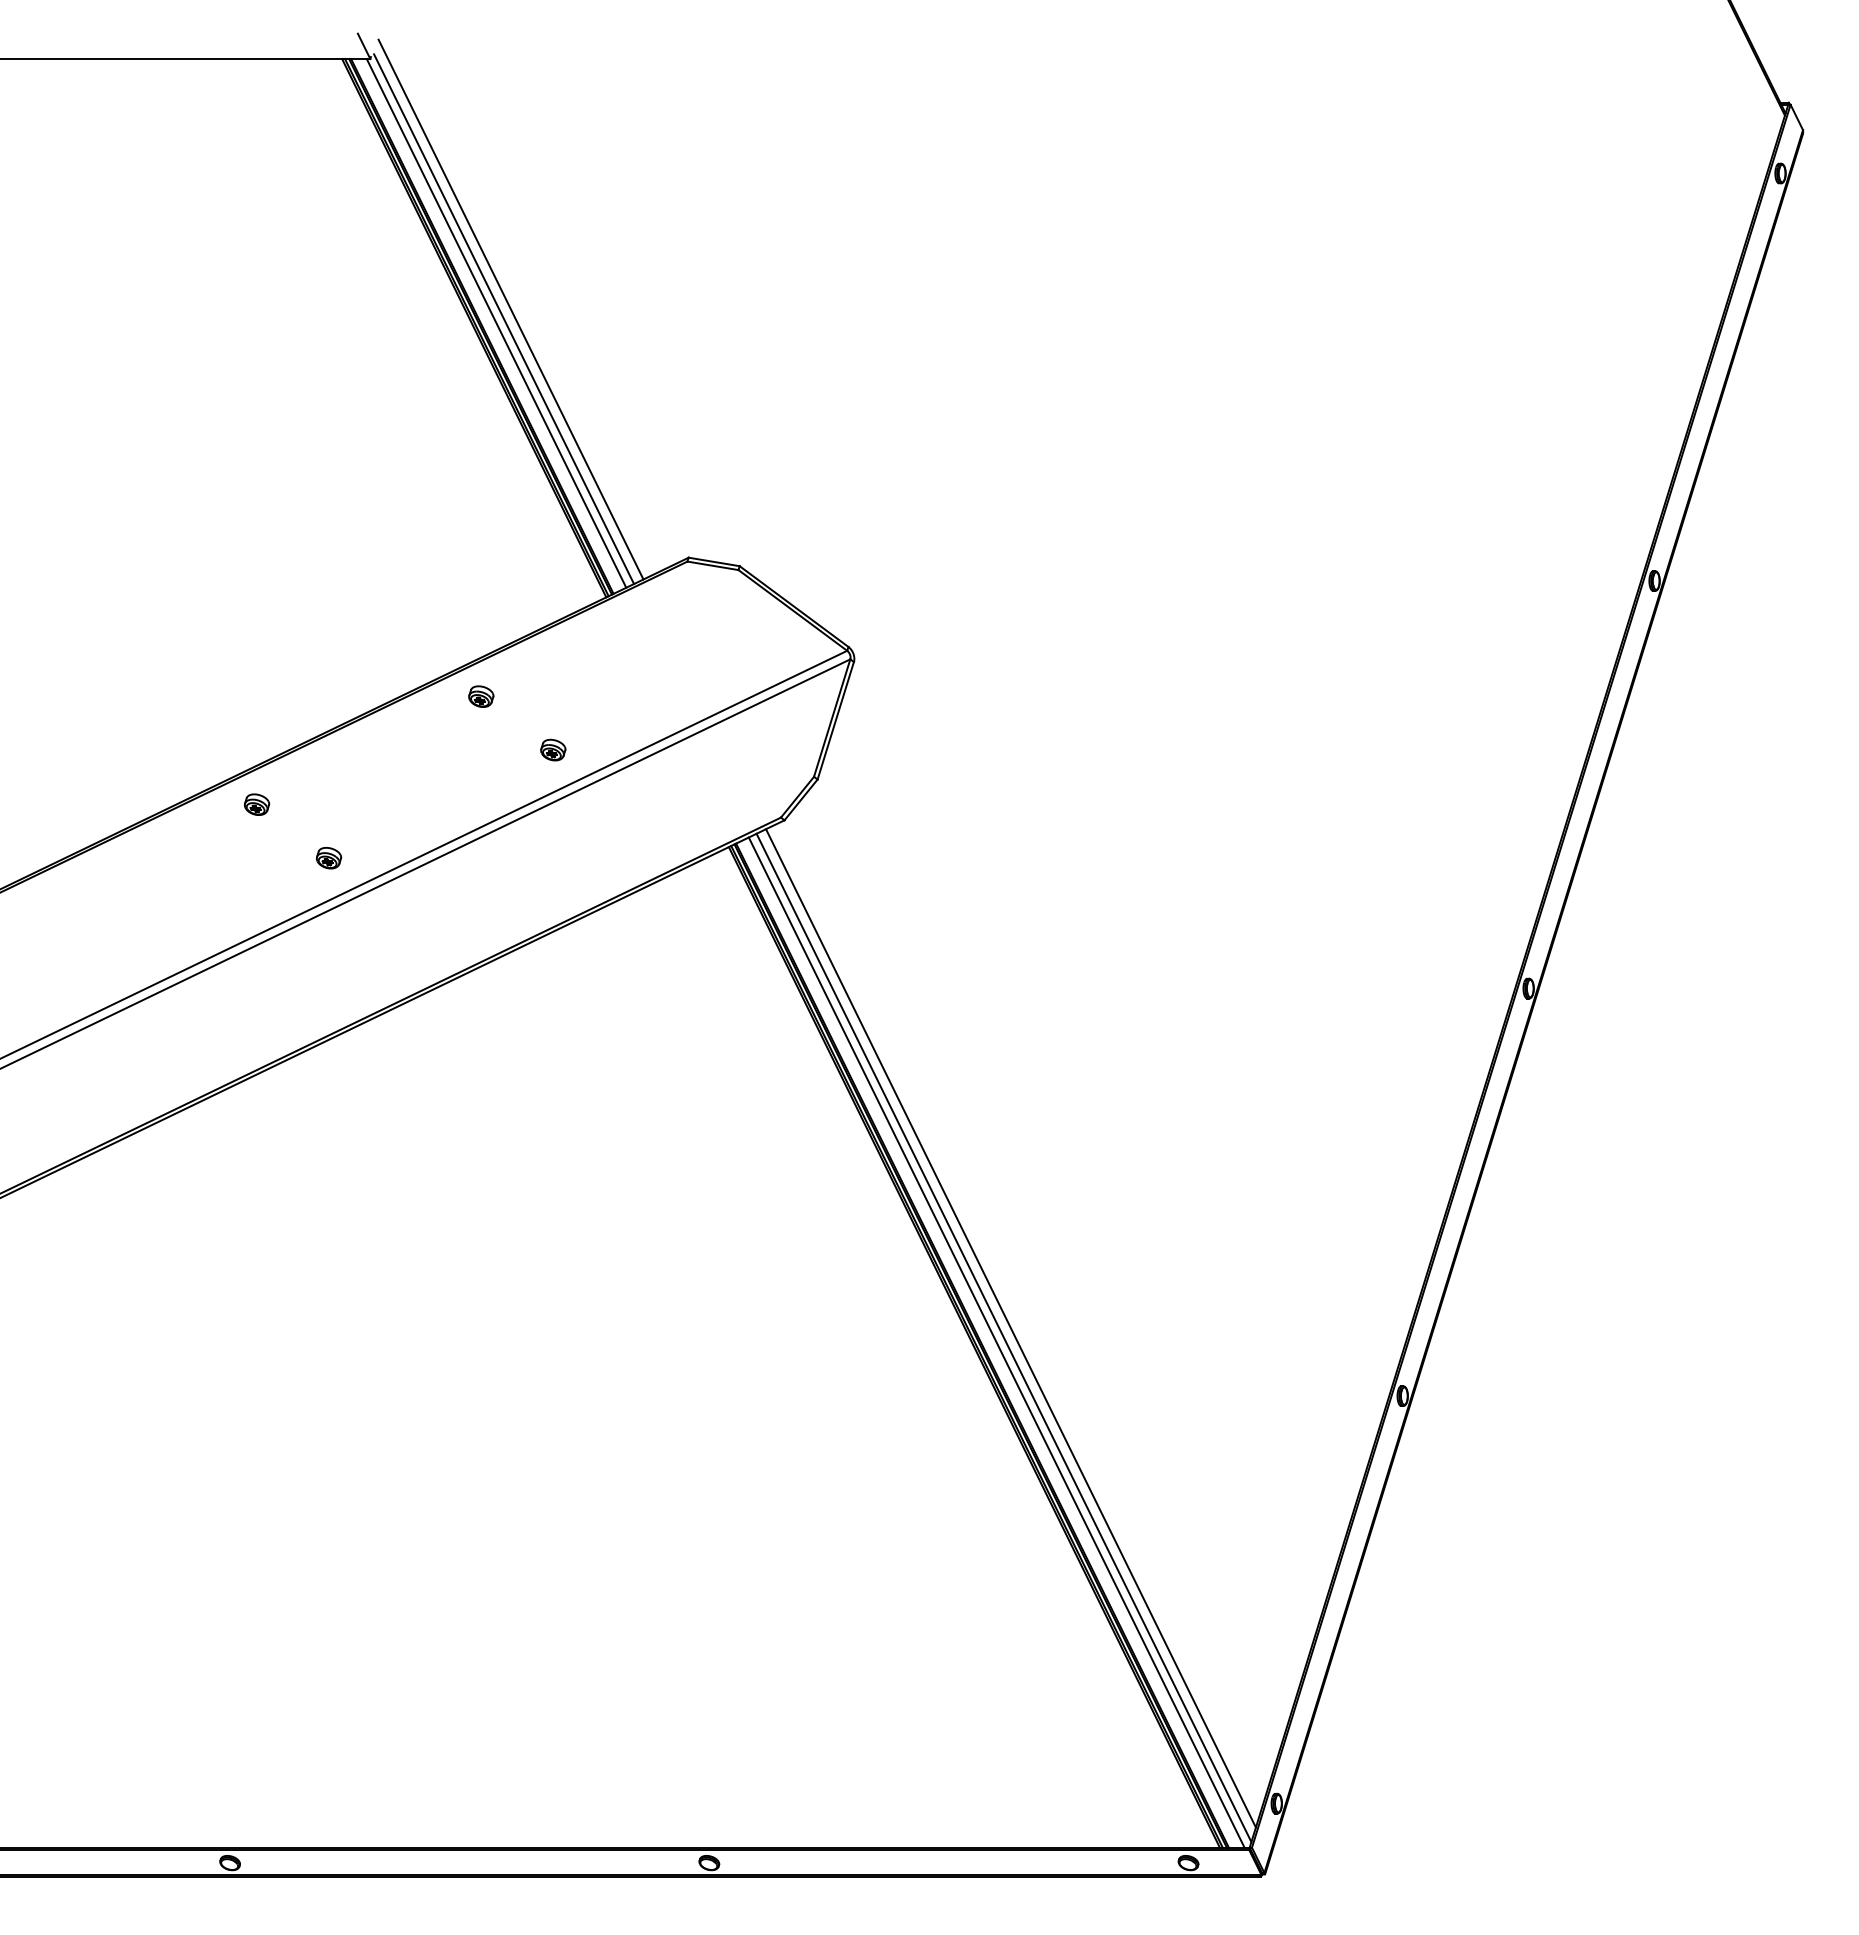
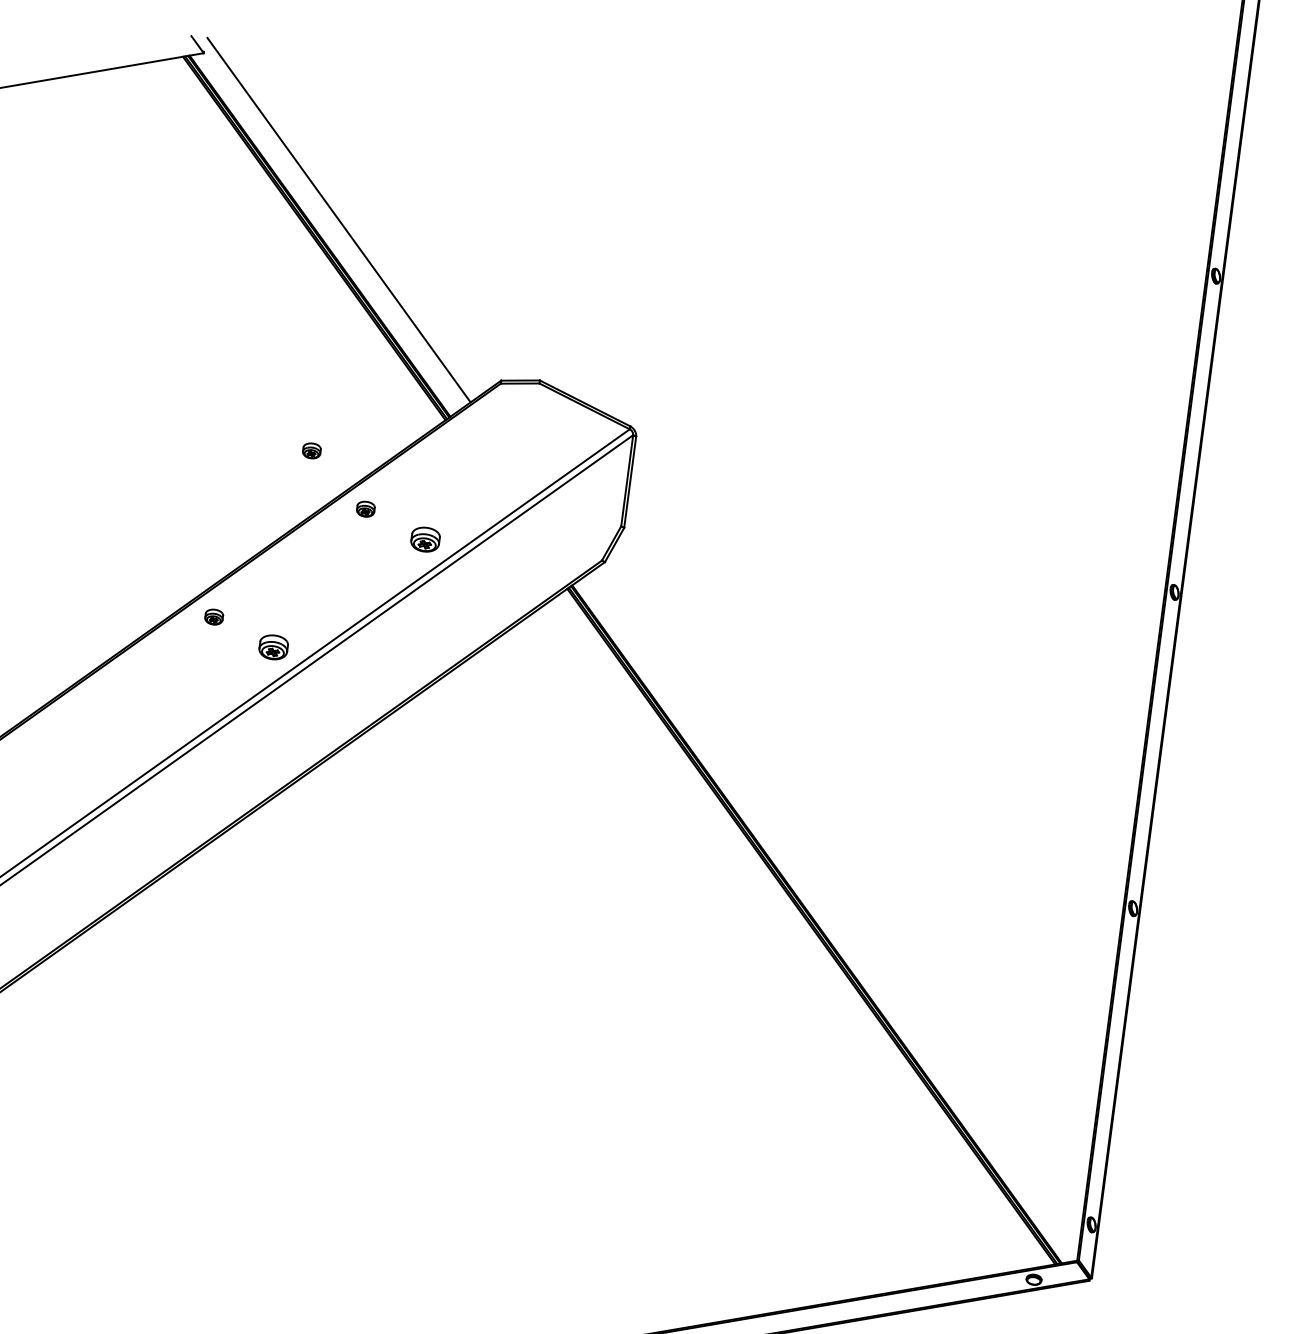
line: (504, 319) -> (335, 228), removed
line: (496, 323) -> (330, 232), removed
part: (423, 607) -> (312, 450), added
part: (553, 749) -> (425, 539), size x1.6
part: (329, 858) -> (274, 647), size x1.6
line: (1010, 1328) -> (835, 908), removed
line: (1003, 1337) -> (831, 915), removed
line: (996, 1342) -> (826, 920), removed

